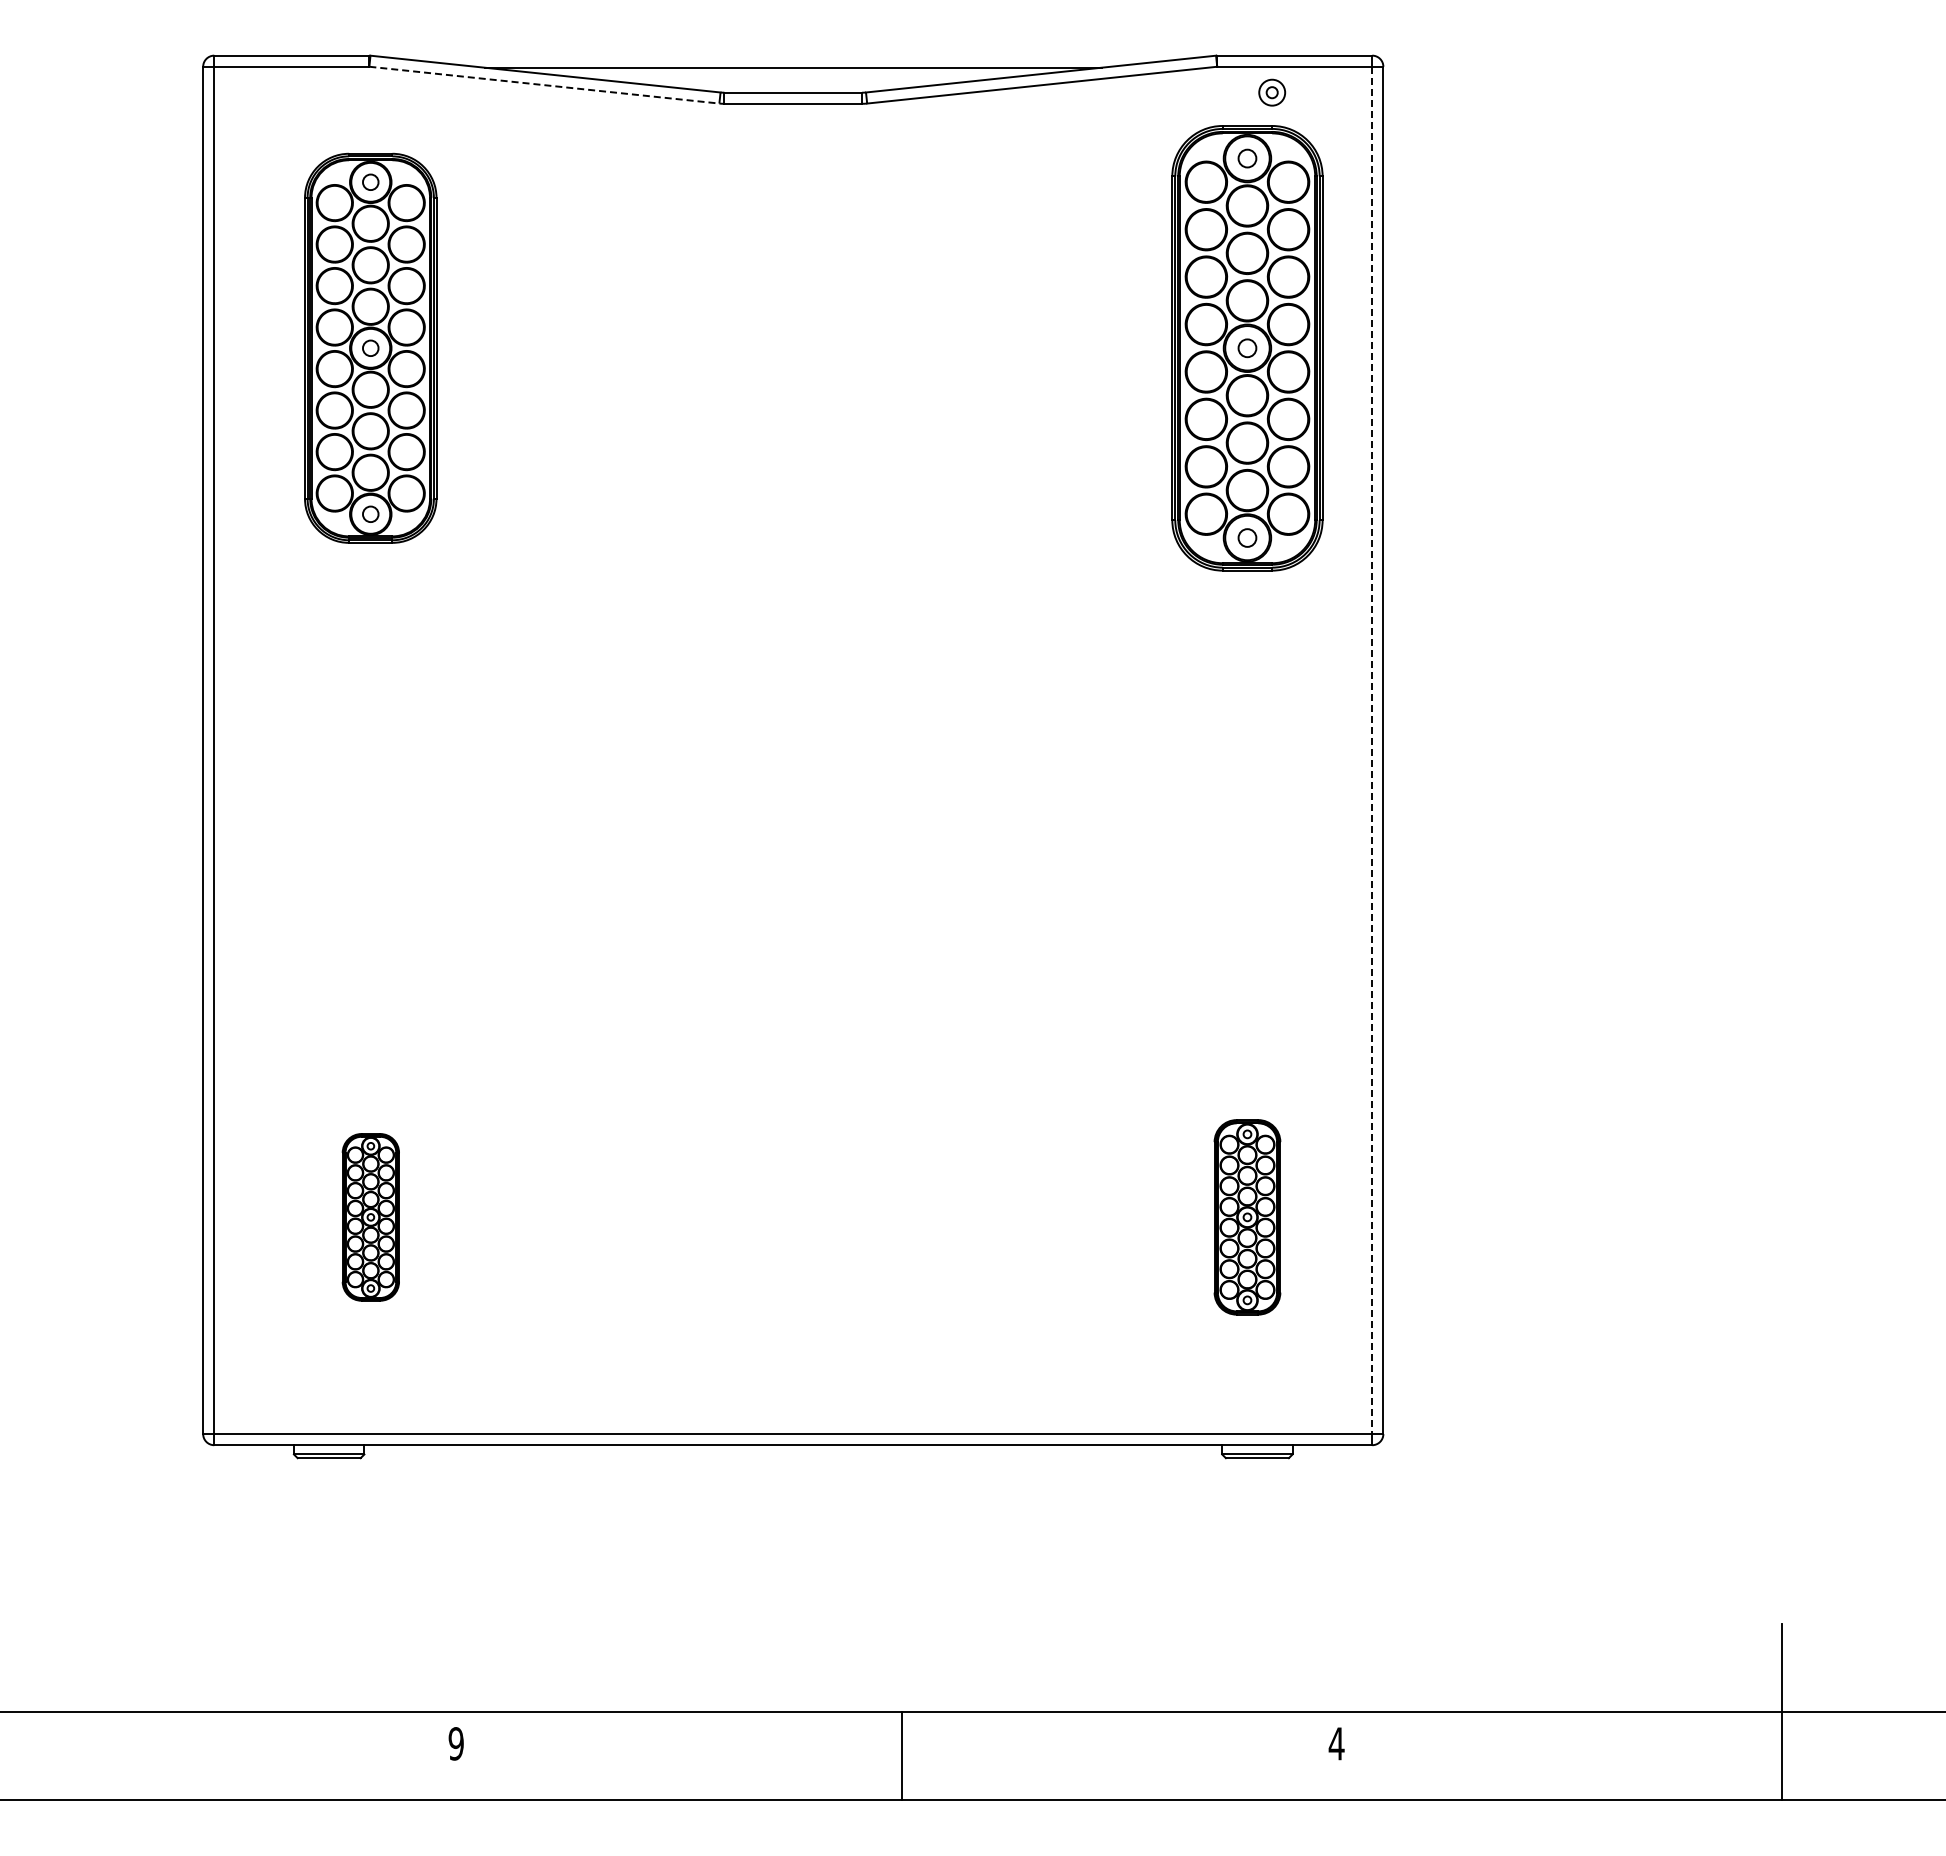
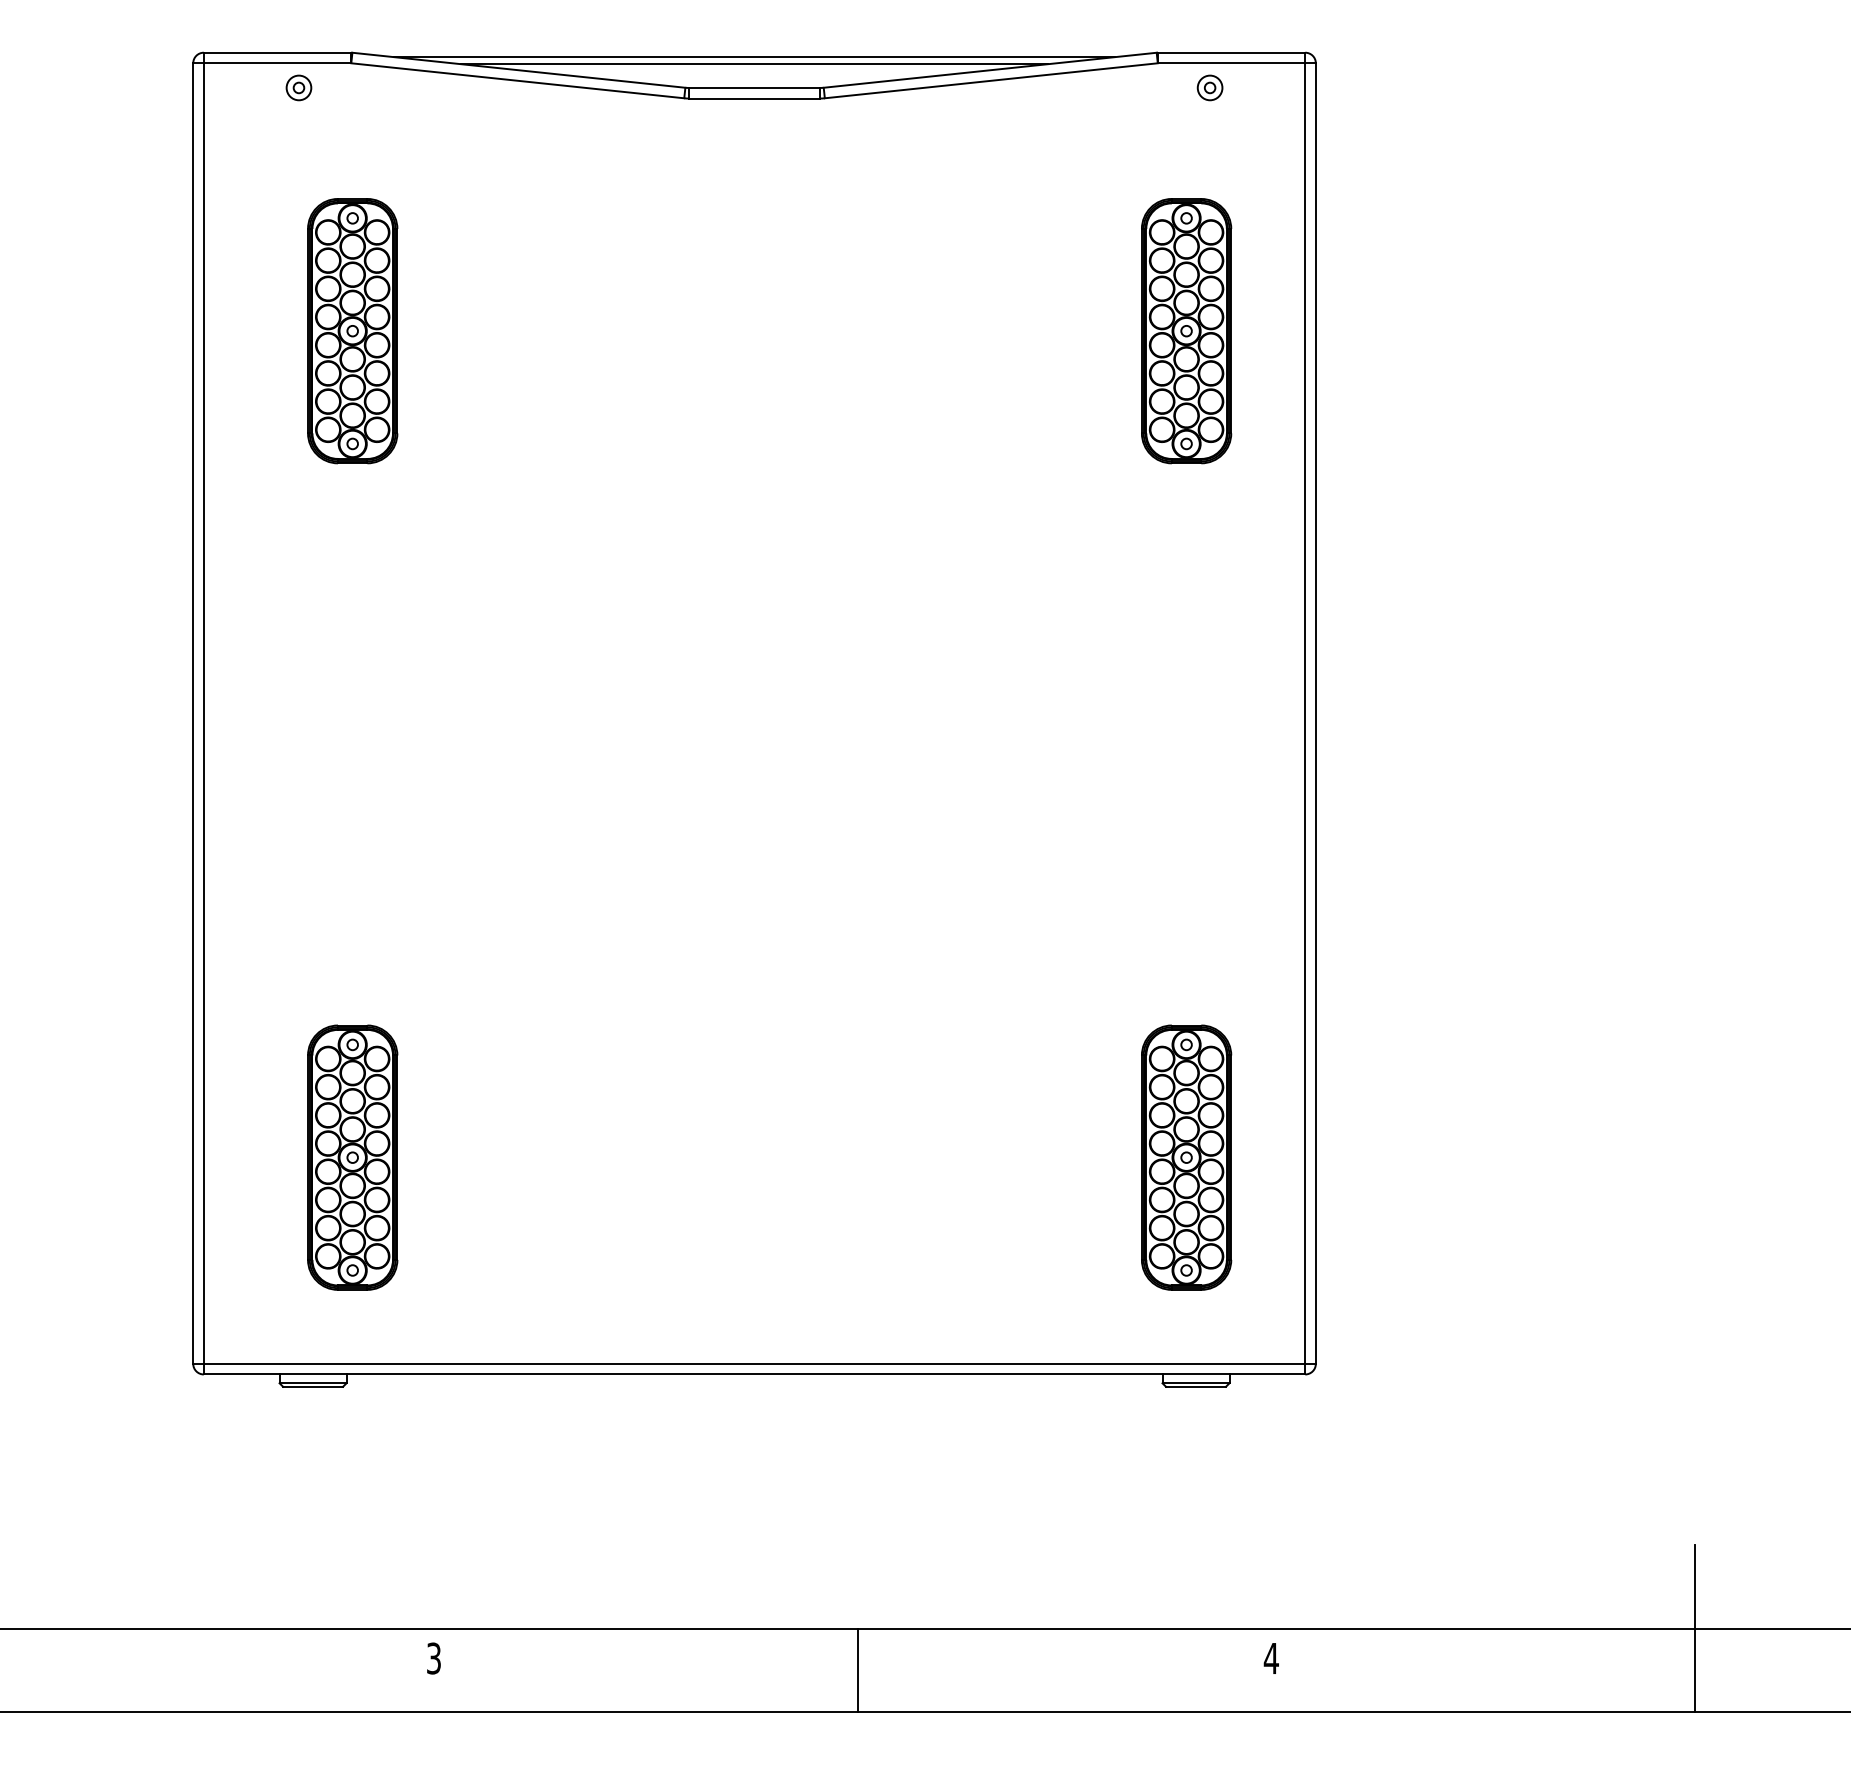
line: (793, 60) -> (754, 57), added
line: (544, 85) -> (517, 81), dashed -> solid
part: (314, 92) -> (299, 87), added
part: (370, 348) -> (352, 331), size x0.71
part: (1247, 348) -> (1186, 331), size x0.62
line: (1372, 750) -> (1305, 713), dashed -> solid
part: (370, 1217) -> (352, 1157), size x1.67
part: (1247, 1217) -> (1186, 1157), size x1.43
text: (455, 1743) -> (433, 1658), 9 -> 3

